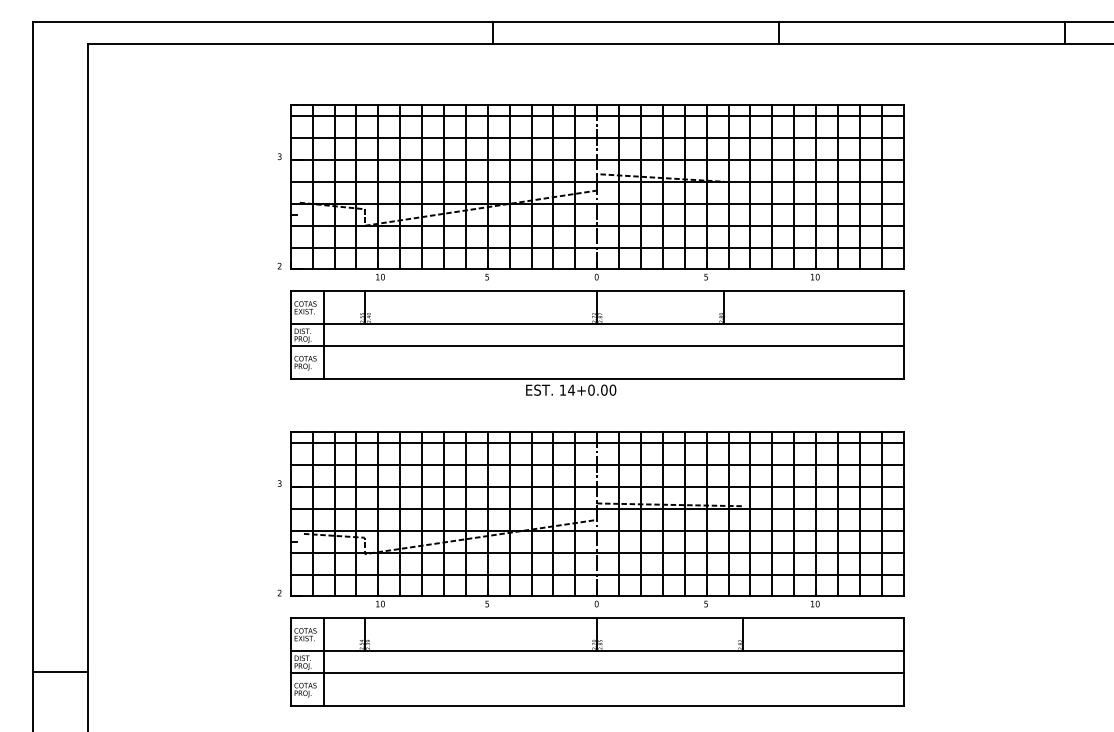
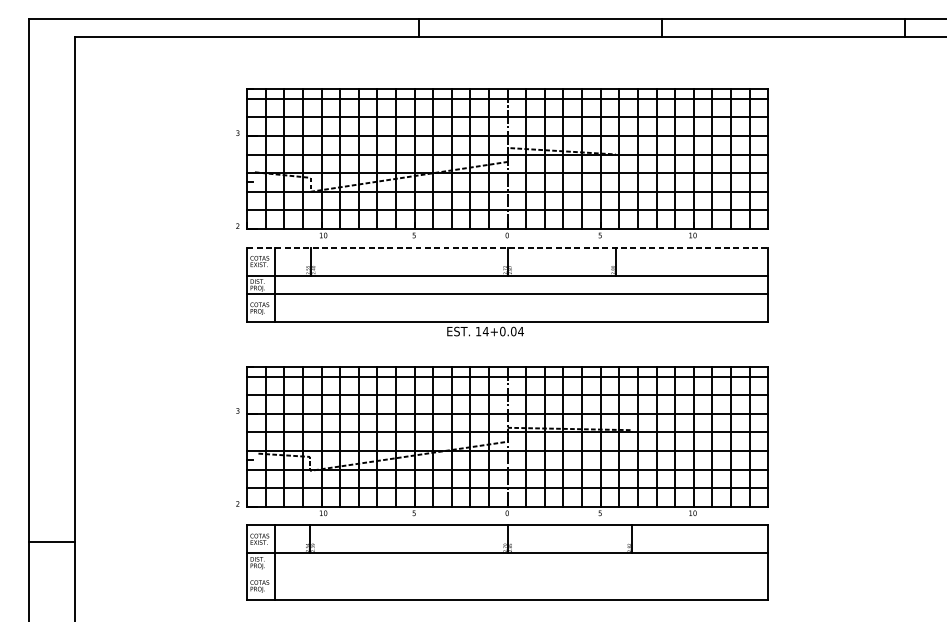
line: (597, 291) -> (507, 247), solid -> dashed
text: (612, 389) -> (520, 330), 14+0.00 -> 14+0.04
line: (60, 672) -> (51, 542), moved
line: (596, 673) -> (507, 572), removed

